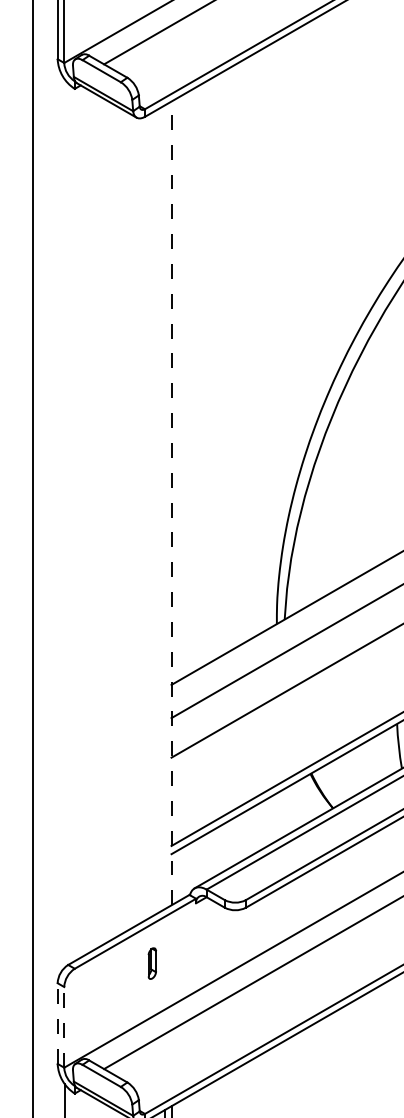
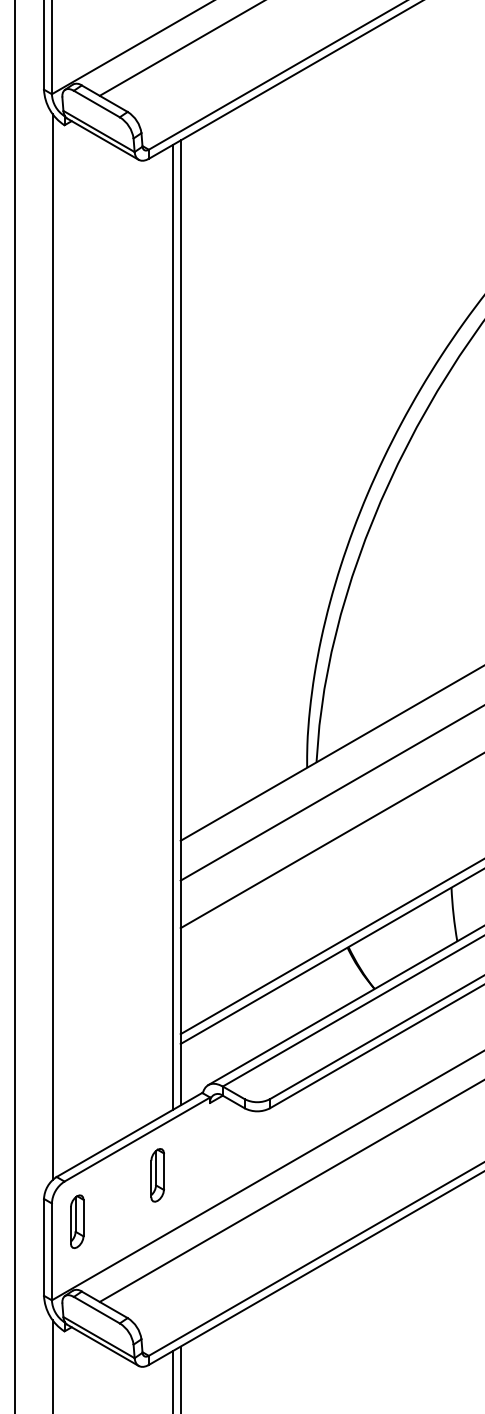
line: (171, 503) -> (180, 622), dashed -> solid
line: (164, 507) -> (172, 627), added
line: (64, 523) -> (52, 646), added
part: (152, 963) -> (157, 1175), size x1.43
part: (85, 1002) -> (77, 1221), added
line: (58, 1022) -> (44, 1246), dashed -> solid
line: (63, 1027) -> (51, 1251), dashed -> solid

